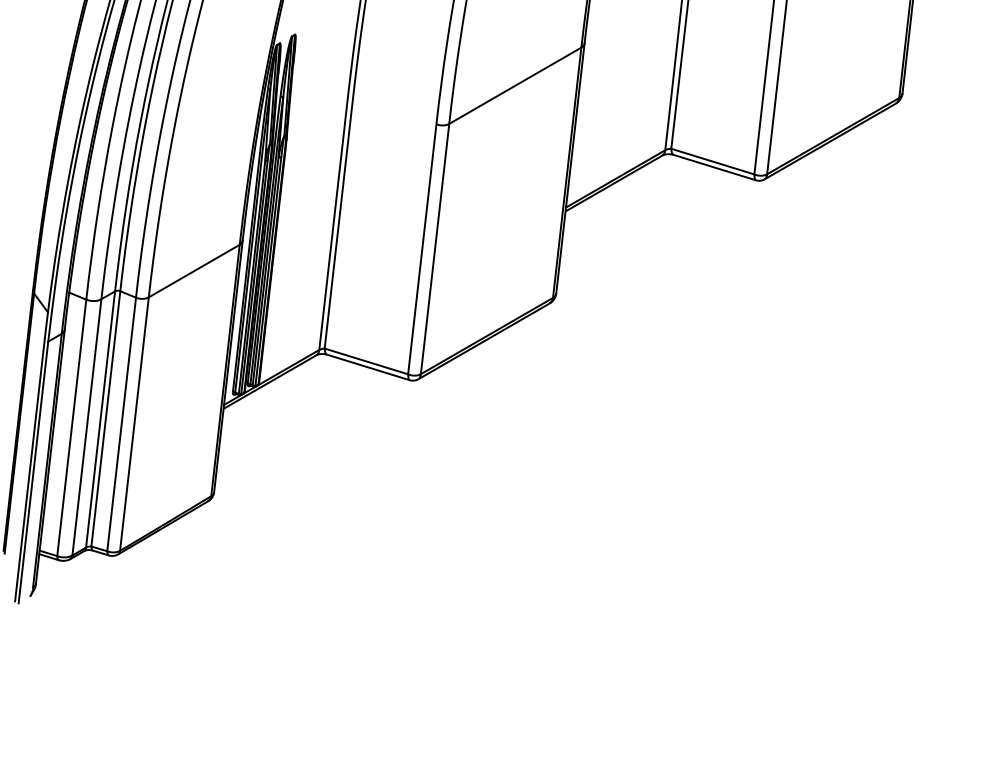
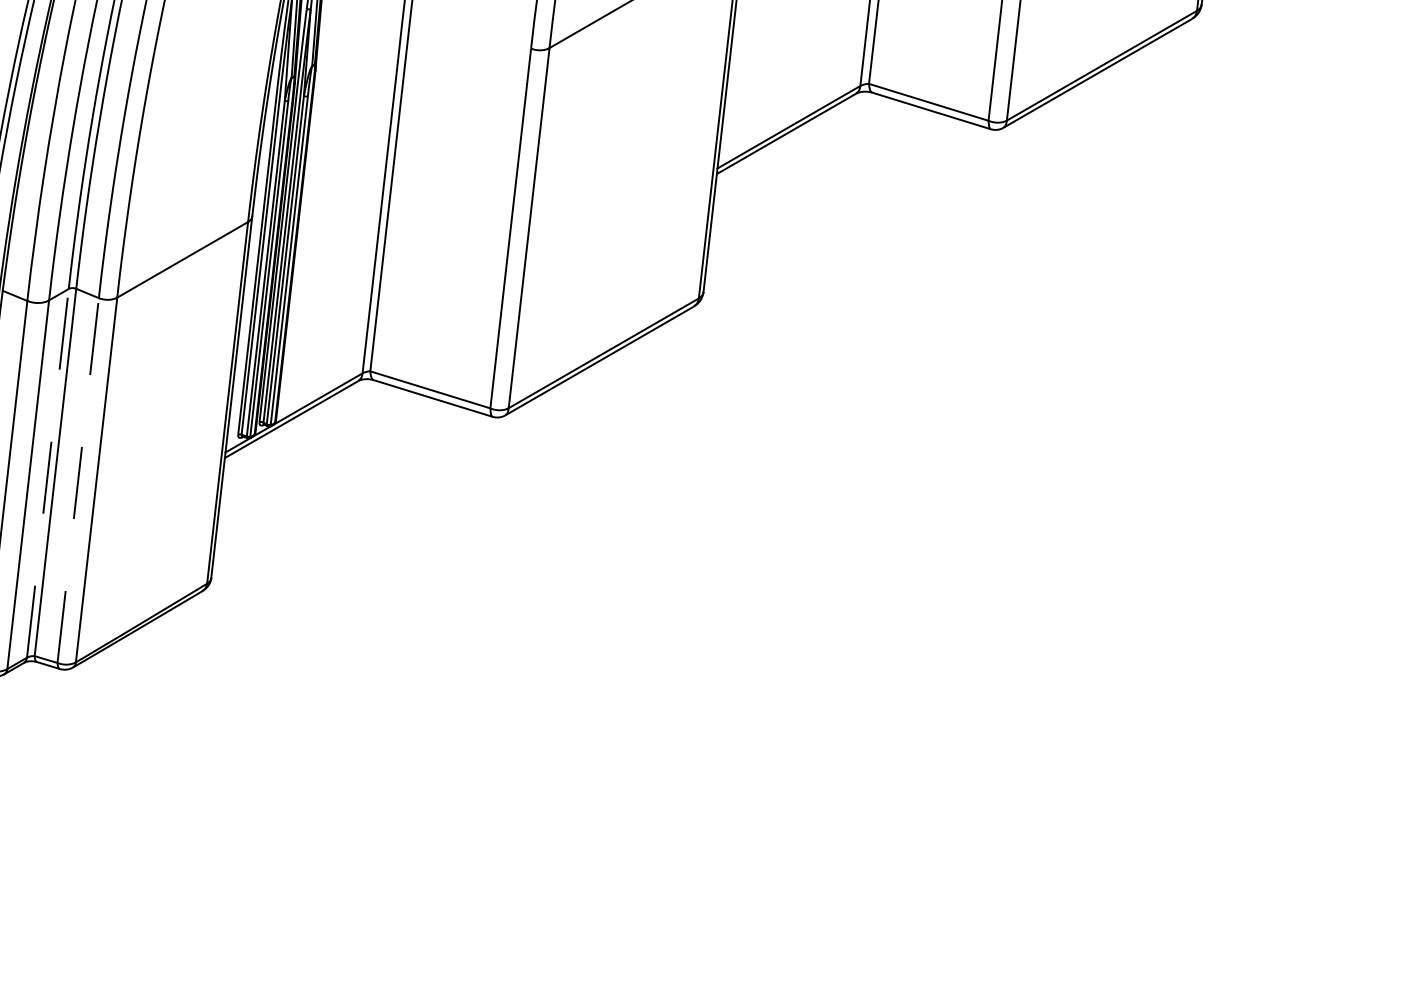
line: (100, 419) -> (47, 473), solid -> dashed
line: (121, 424) -> (77, 480), solid -> dashed

